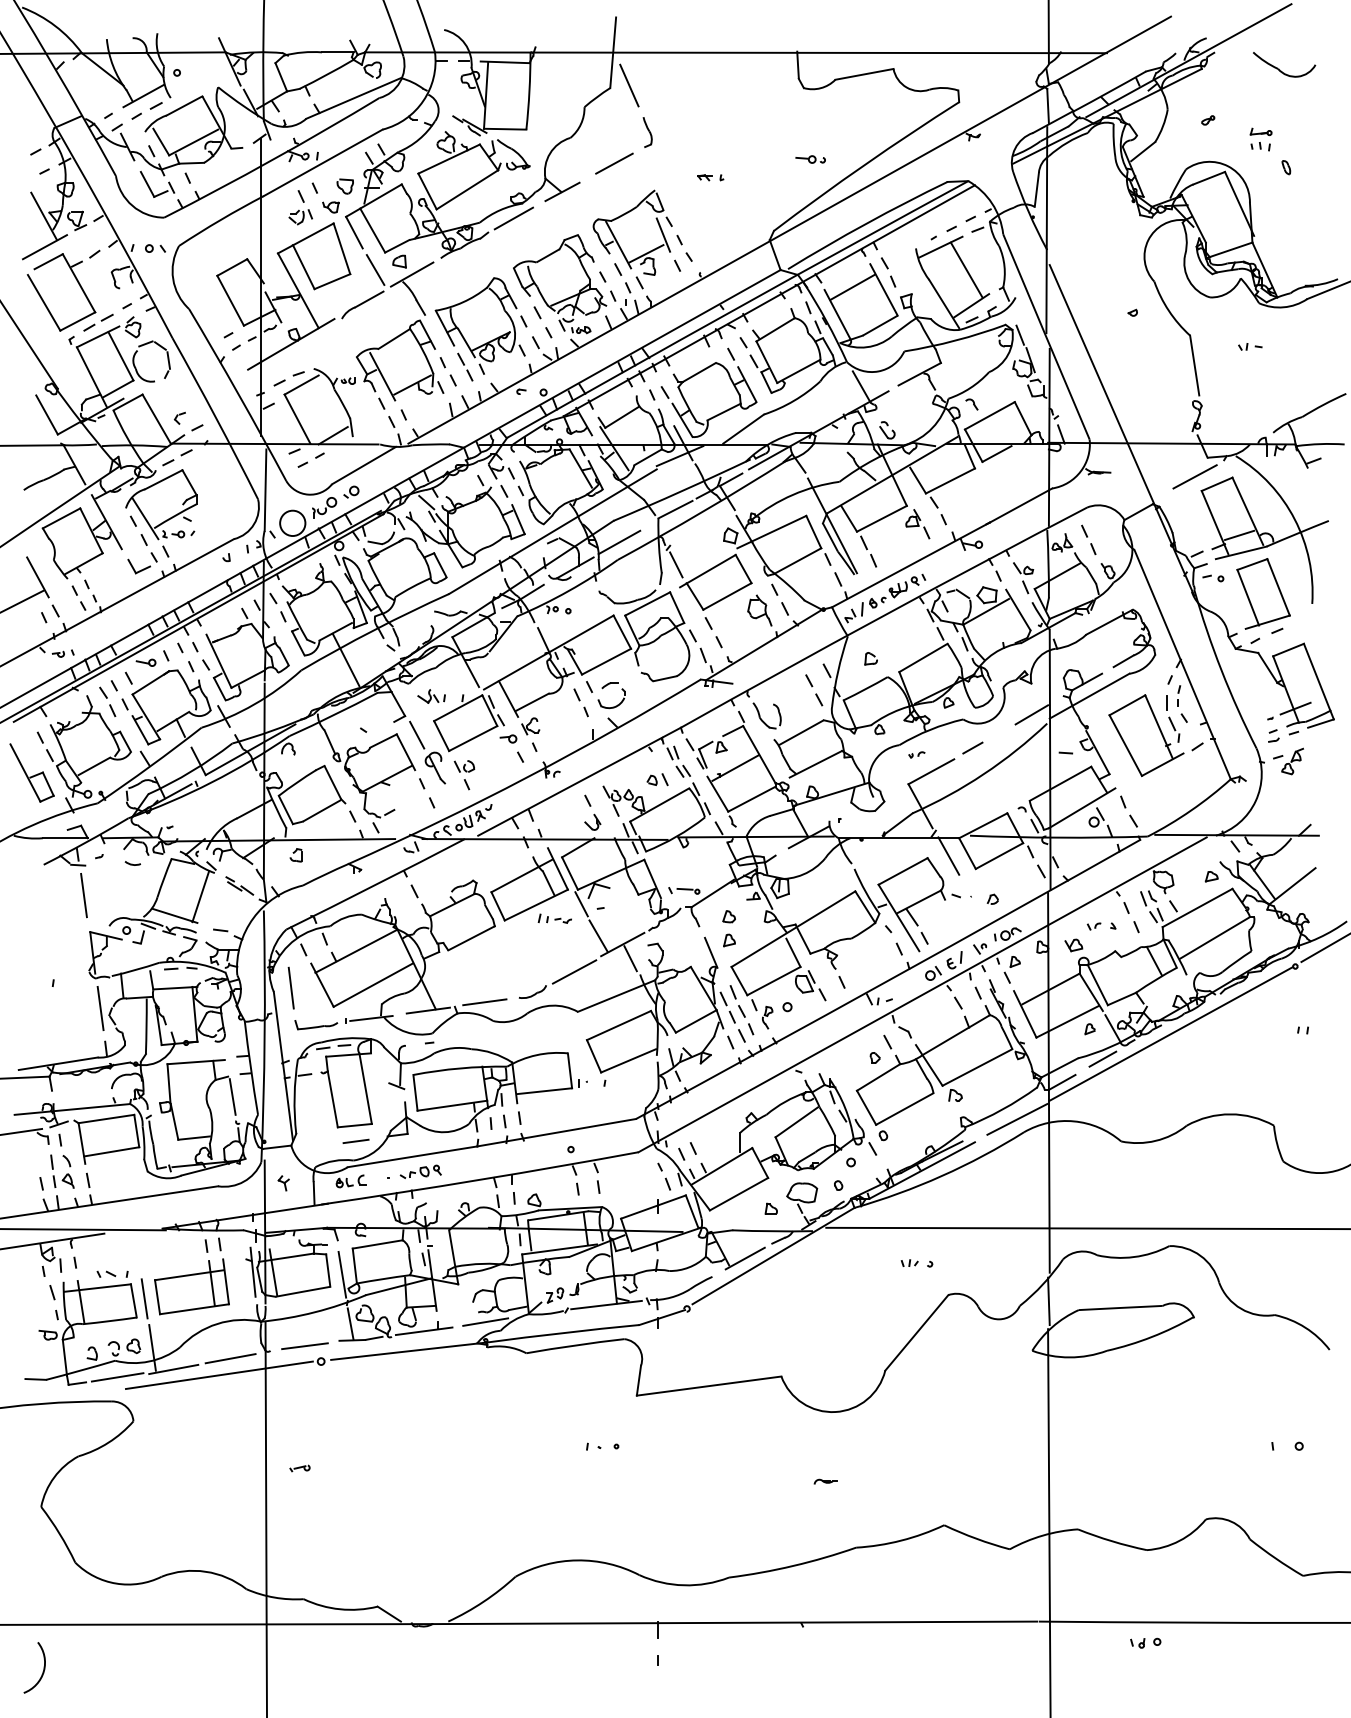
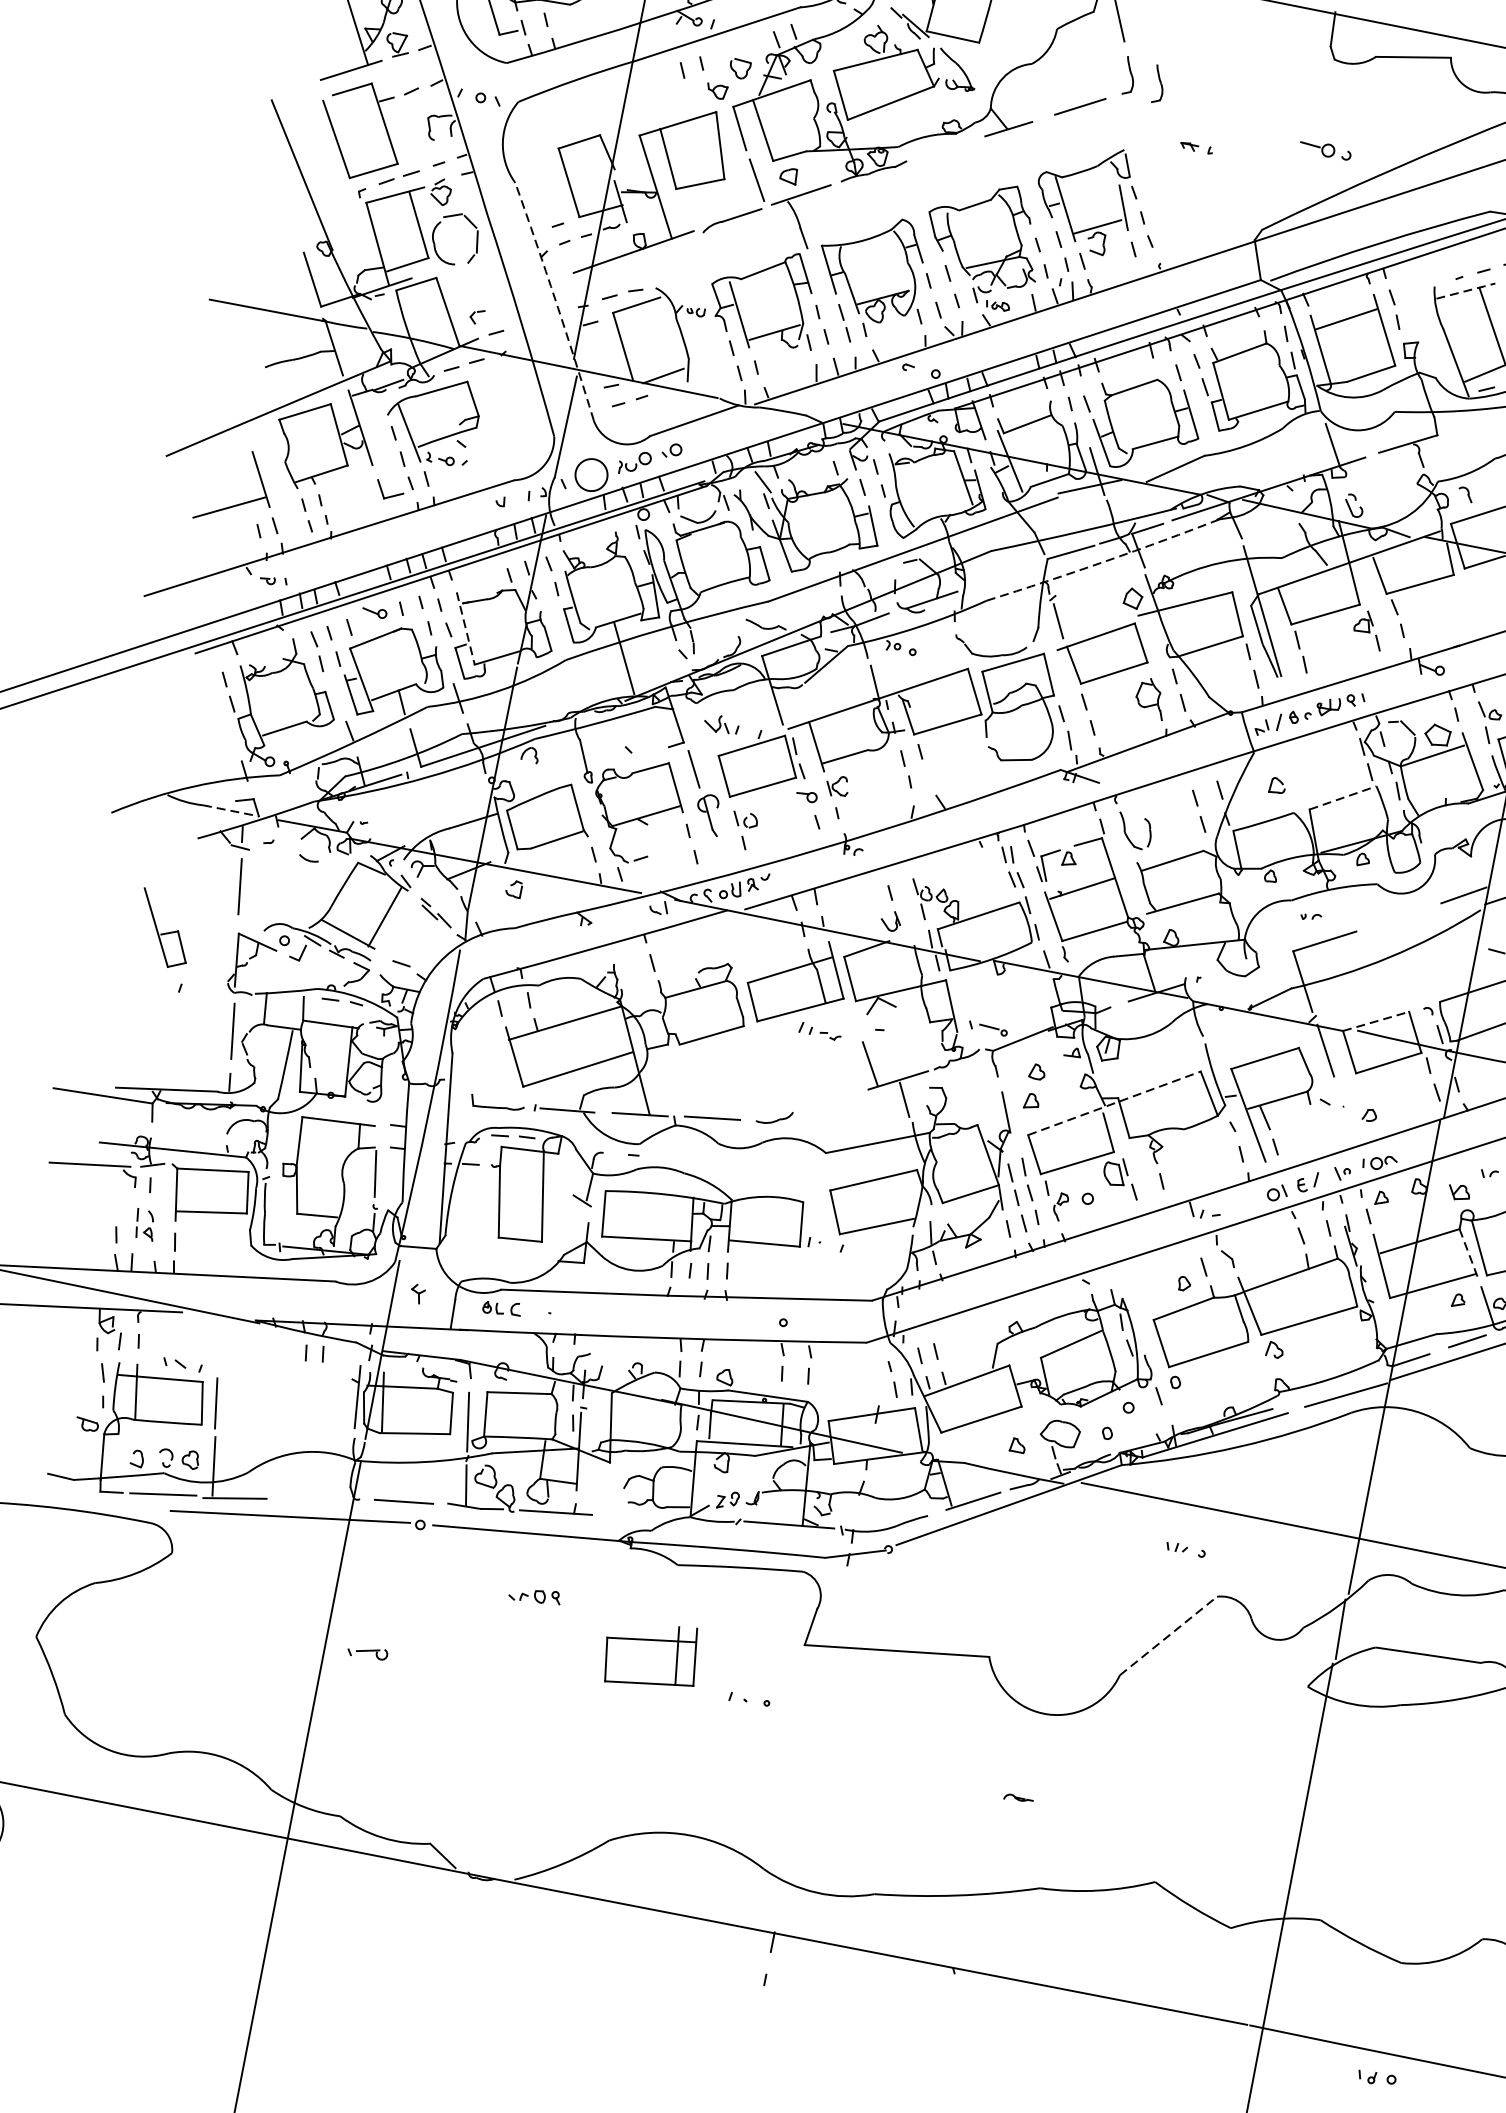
part: (671, 134) -> (1158, 84), added
part: (810, 159) -> (1325, 149), size x1.4
part: (300, 217) -> (676, 96), removed
line: (513, 218) -> (941, 150), removed
line: (940, 247) -> (1465, 291), solid -> dashed
arc: (238, 394) -> (555, 301), solid -> dashed
arc: (703, 511) -> (1105, 561), solid -> dashed
line: (619, 542) -> (993, 579), removed
line: (923, 657) -> (1343, 797), solid -> dashed
line: (219, 661) -> (466, 628), solid -> dashed
part: (606, 686) -> (941, 755), removed
line: (972, 747) -> (1381, 921), removed
part: (31, 772) -> (163, 928), moved
part: (657, 779) -> (982, 883), removed
line: (983, 825) -> (1376, 1021), solid -> dashed
line: (65, 838) -> (231, 811), solid -> dashed
line: (581, 904) -> (856, 1020), removed
line: (793, 929) -> (1114, 1103), solid -> dashed
line: (574, 971) -> (831, 1102), removed
line: (290, 987) -> (474, 1051), removed
line: (1091, 992) -> (1469, 1255), solid -> dashed
line: (355, 1141) -> (517, 1259), removed
part: (62, 1171) -> (145, 1224), size x0.7
part: (420, 1171) -> (534, 1595), moved
part: (191, 1286) -> (651, 1654), moved
line: (485, 1321) -> (634, 1515), removed
line: (917, 1332) -> (1169, 1635), solid -> dashed
line: (230, 1358) -> (308, 1498), removed
part: (299, 1468) -> (367, 1652), size x1.6

